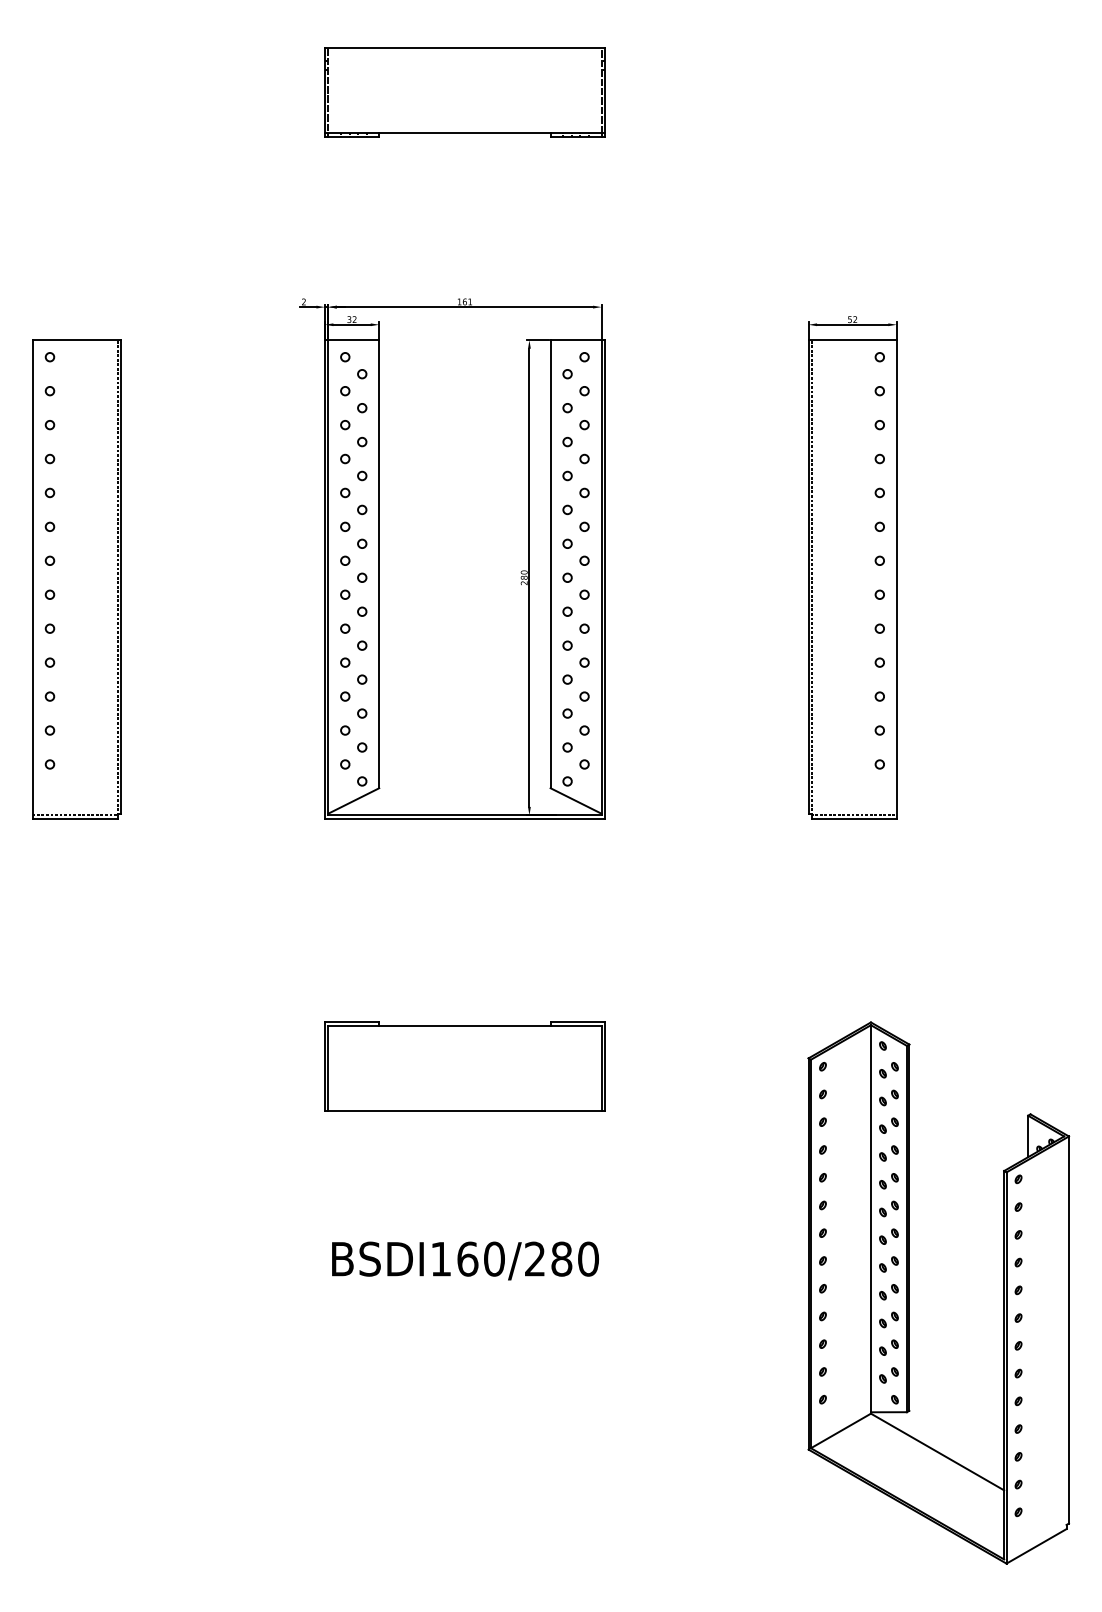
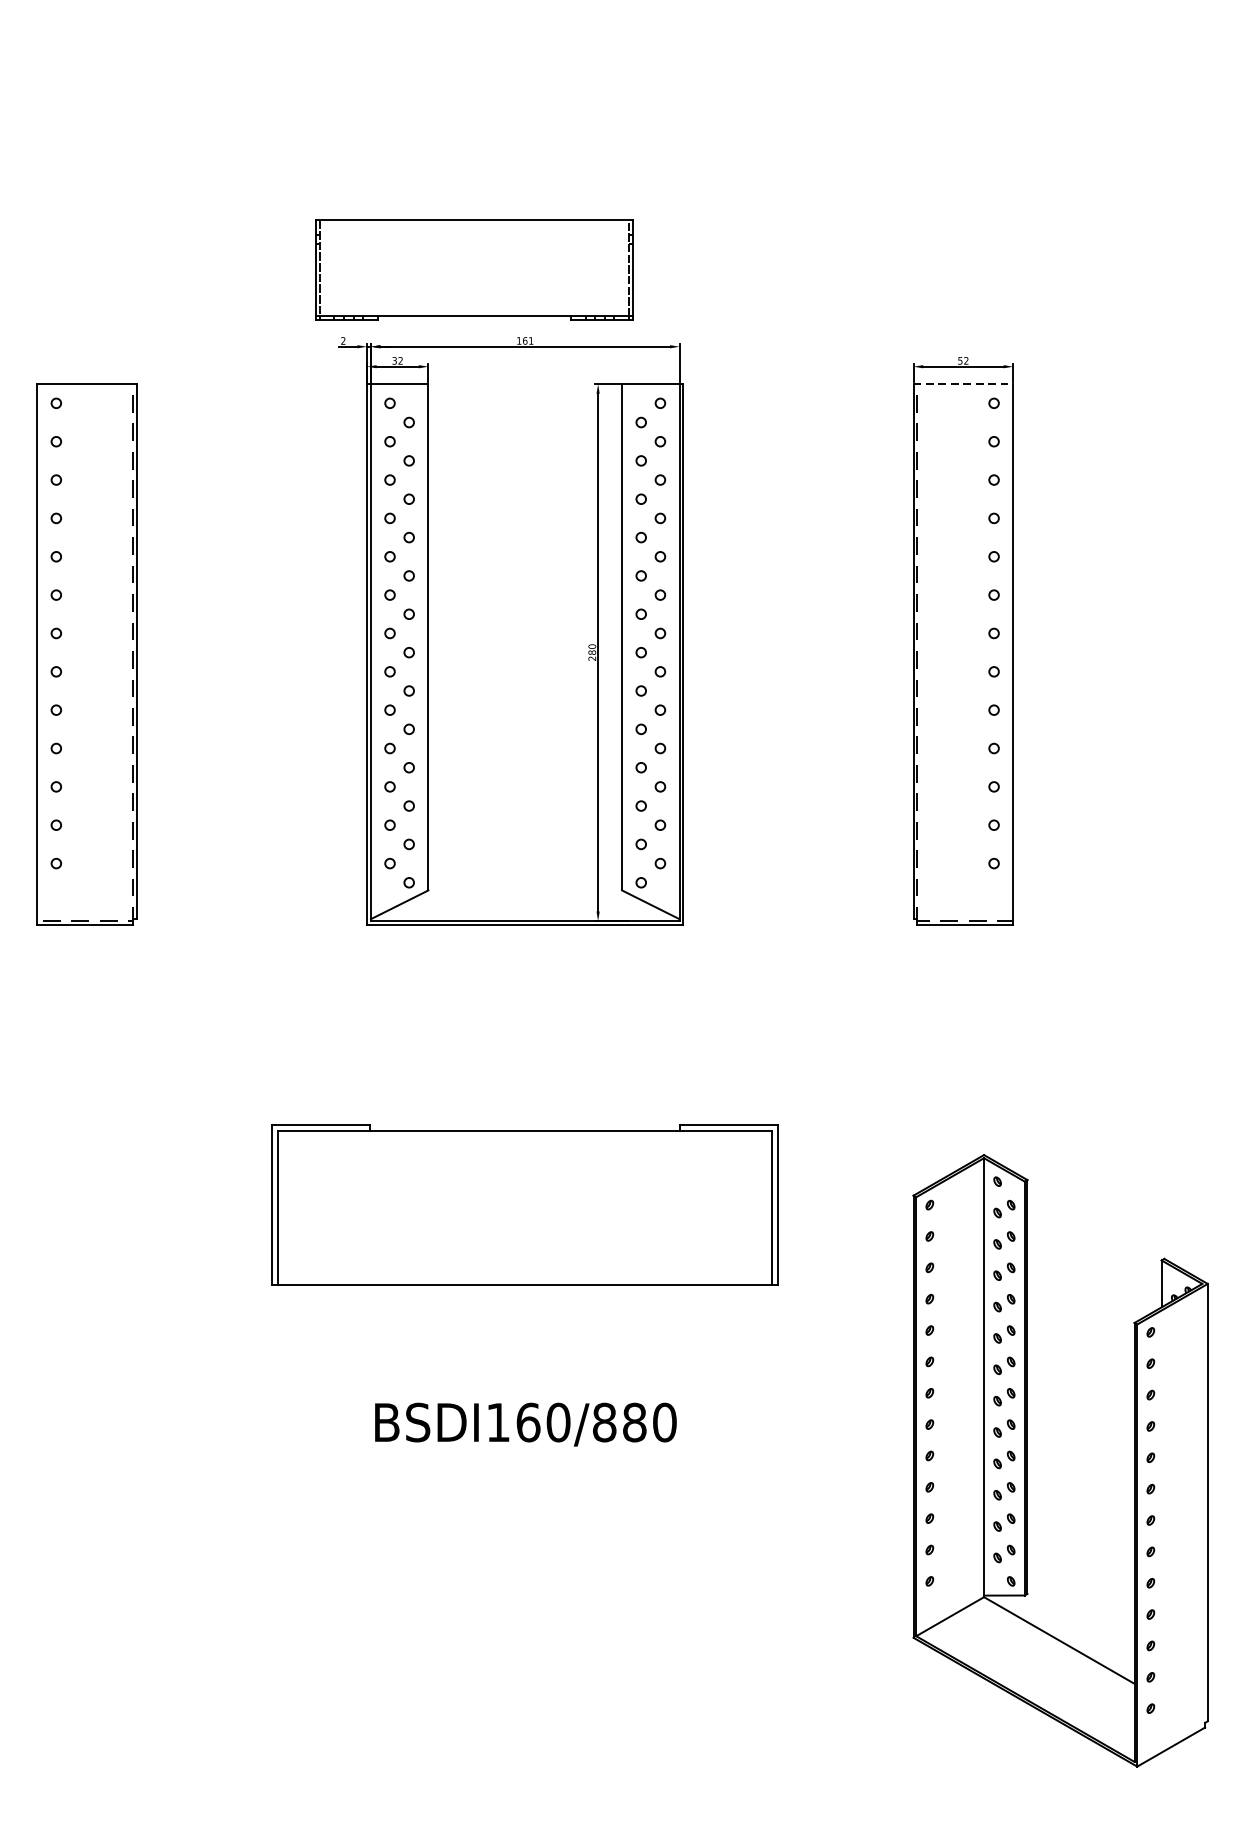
part: (464, 92) -> (473, 270), moved
line: (853, 340) -> (964, 384), solid -> dashed
part: (464, 1066) -> (524, 1204), size x1.6
text: (534, 1258) -> (603, 1421), BSDI160/280 -> BSDI160/880

